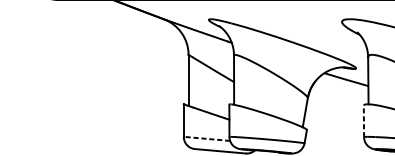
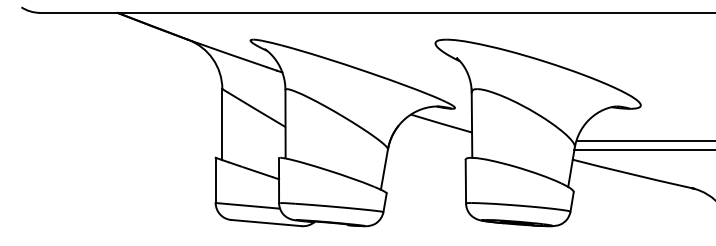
line: (363, 121) -> (465, 181), dashed -> solid
line: (206, 138) -> (247, 205), dashed -> solid

